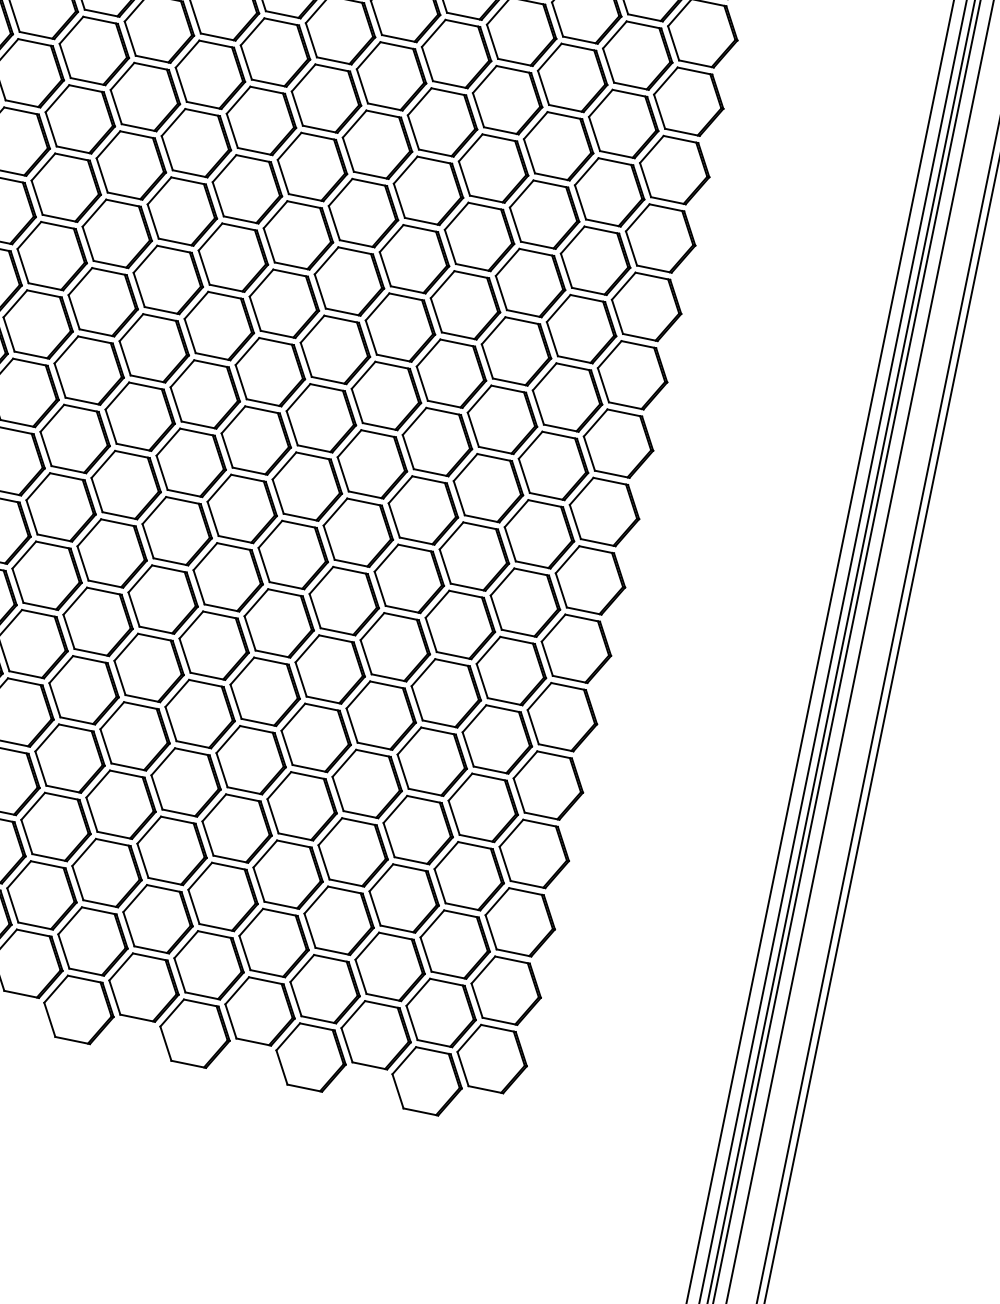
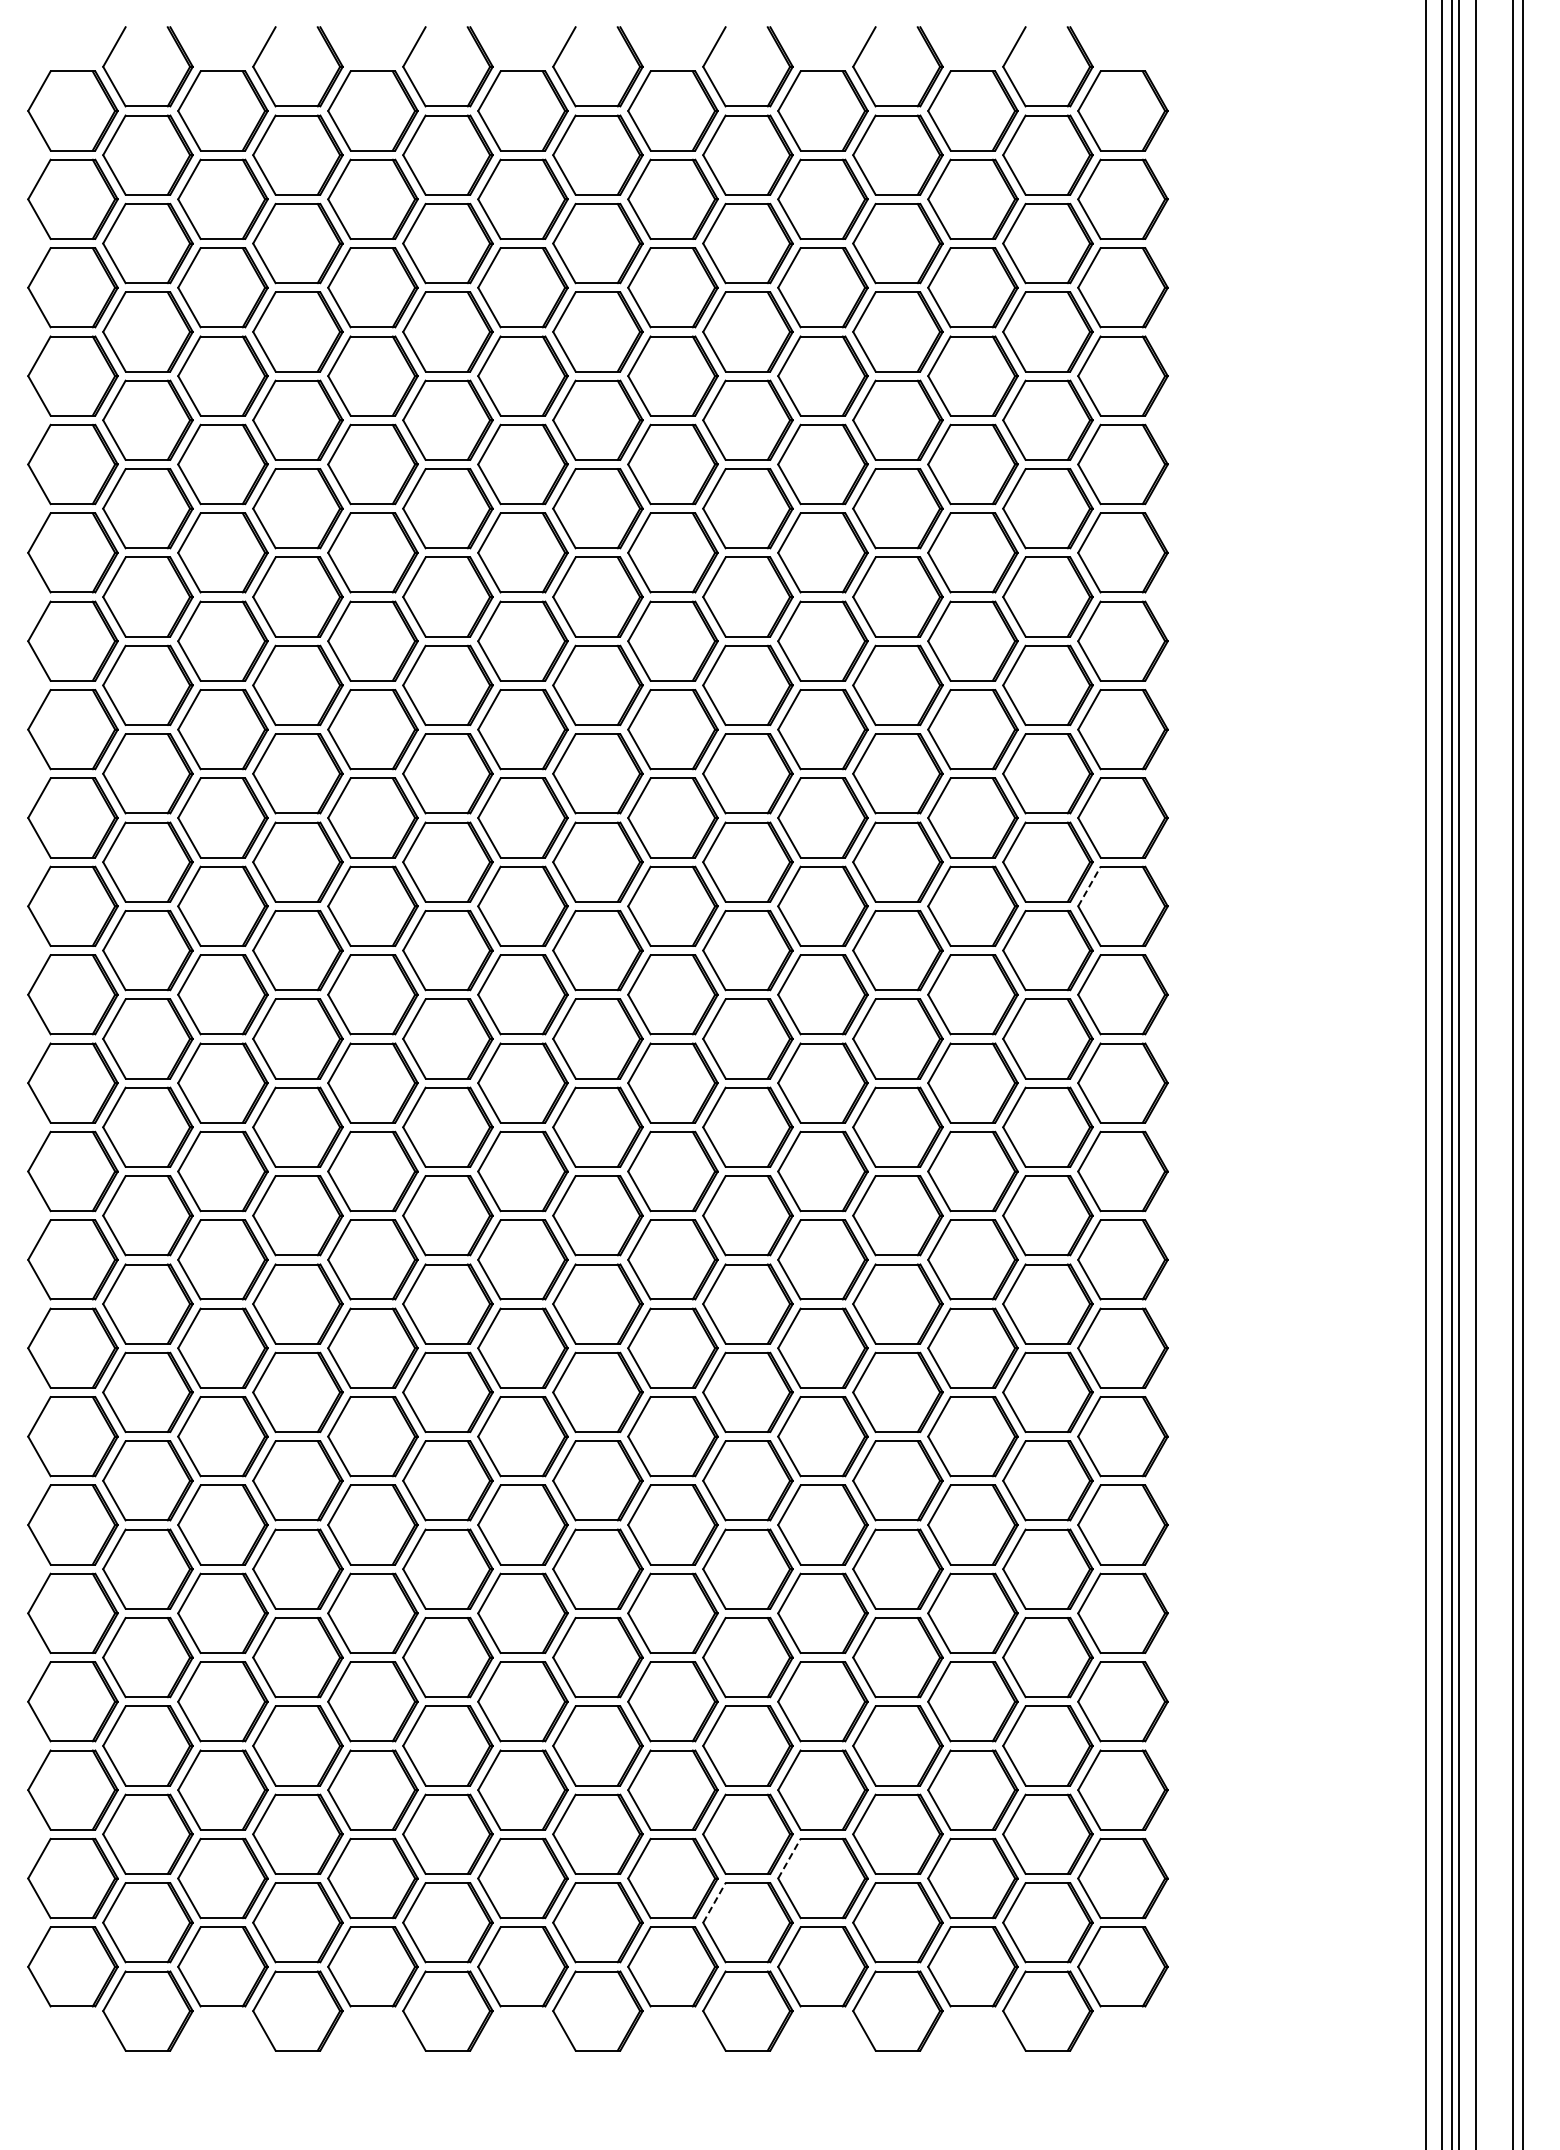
line: (637, 217) -> (1089, 886), solid -> dashed
line: (251, 922) -> (789, 1858), solid -> dashed
line: (186, 944) -> (714, 1902), solid -> dashed

